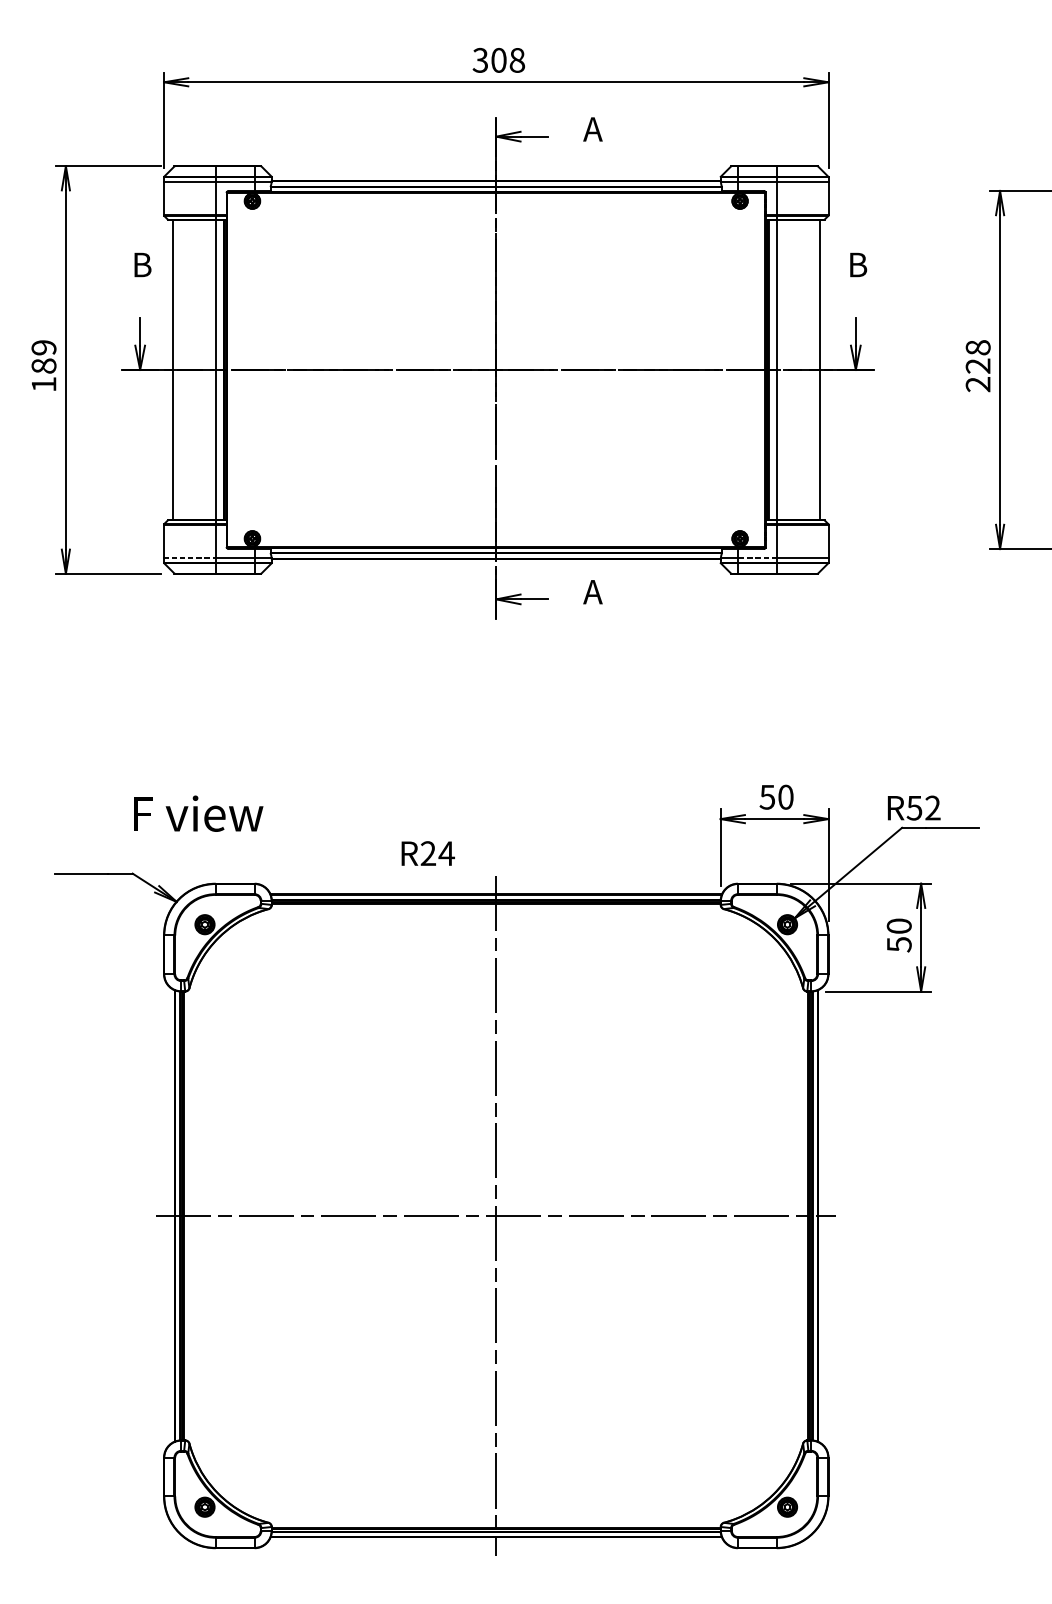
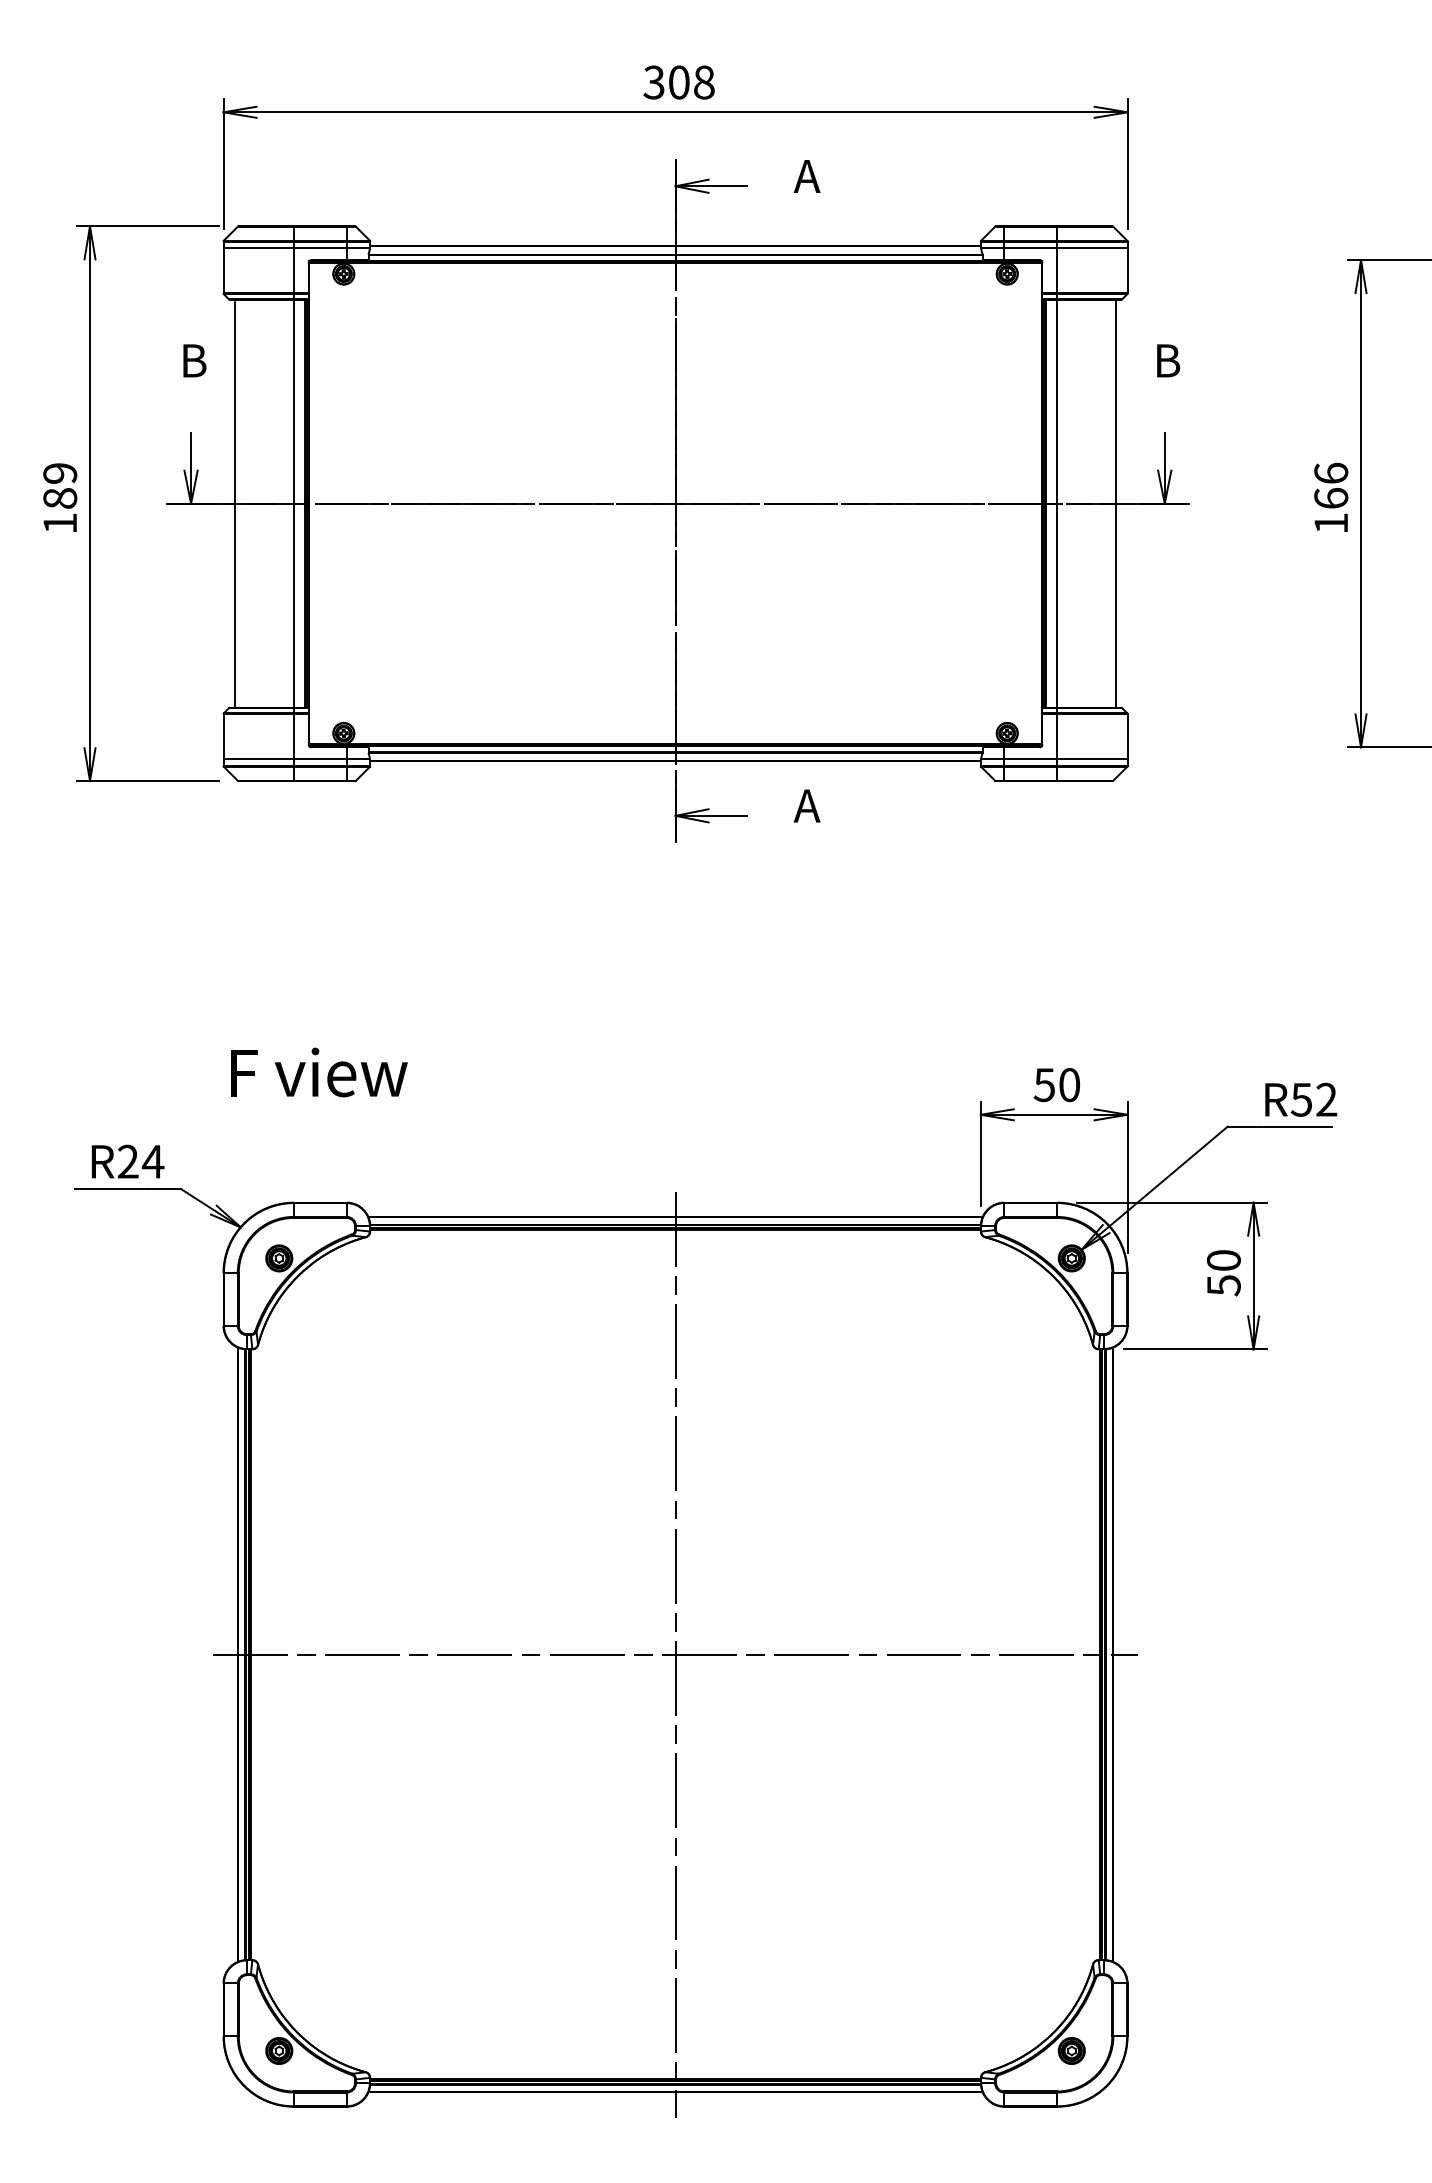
text: (978, 365) -> (1331, 497), 228 -> 166
line: (190, 557) -> (259, 759), dashed -> solid
line: (757, 557) -> (1030, 759), dashed -> solid
text: (914, 807) -> (1301, 1099), moved
text: (198, 813) -> (319, 1072), moved
text: (427, 853) -> (127, 1161), moved

